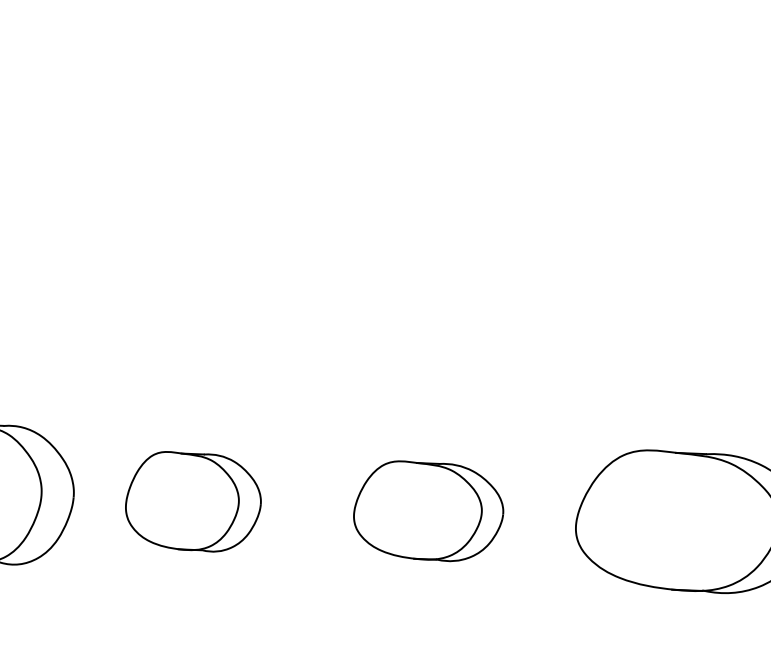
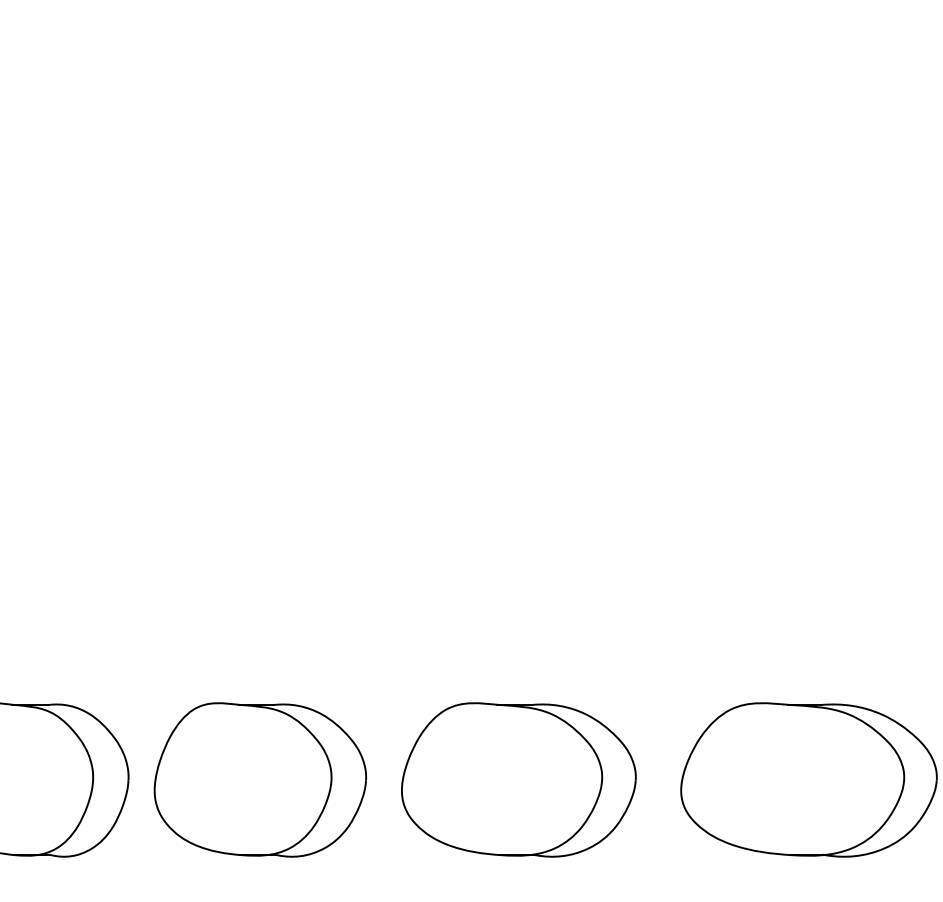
part: (192, 501) -> (259, 779), size x1.43
part: (428, 510) -> (518, 779), size x1.43

